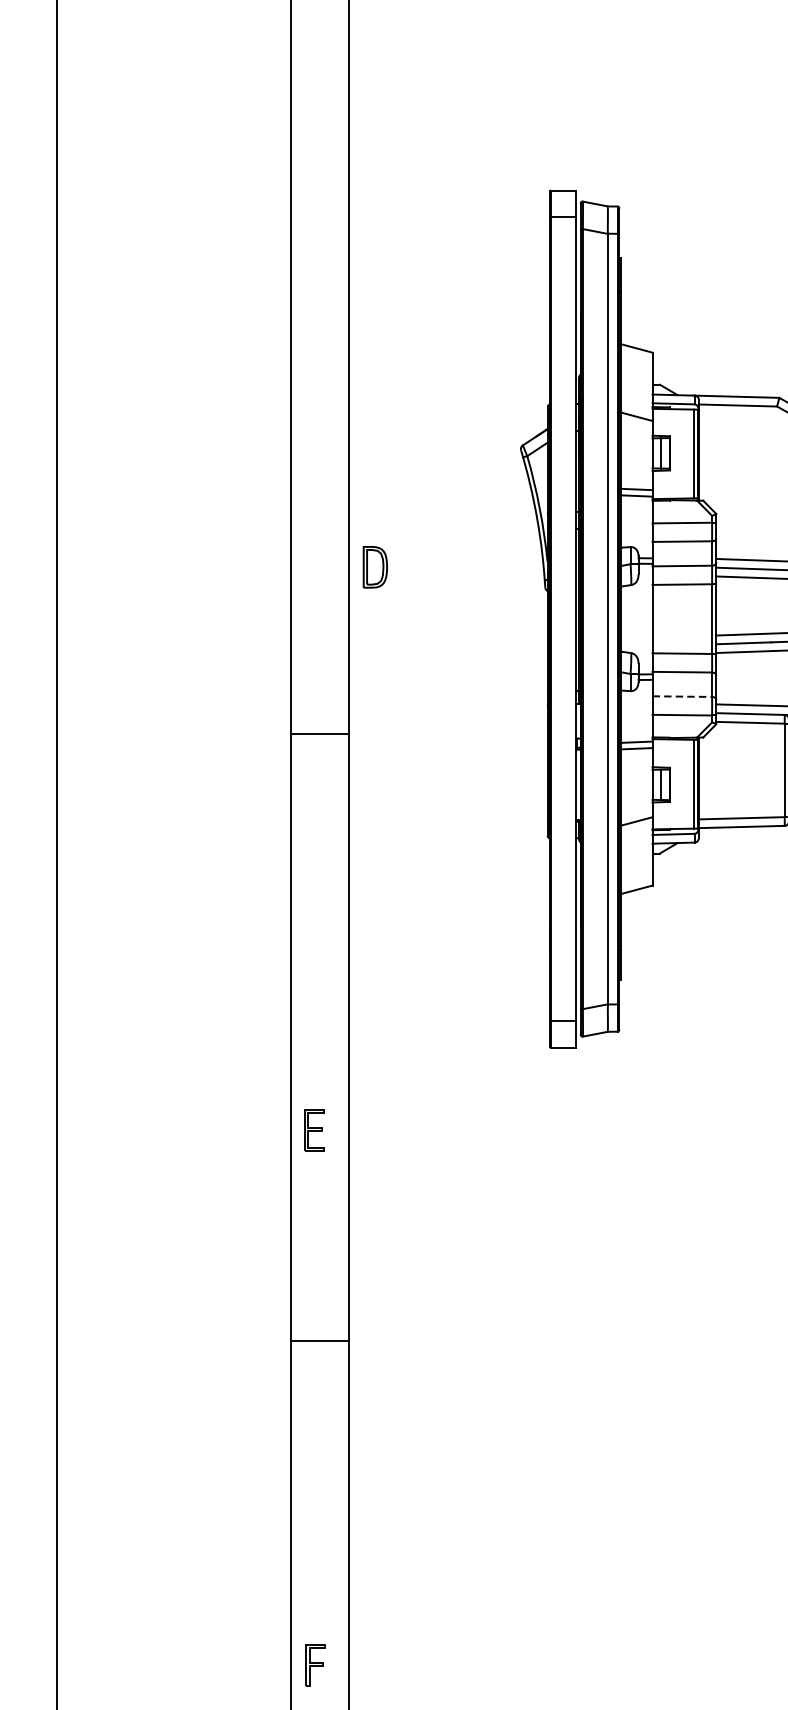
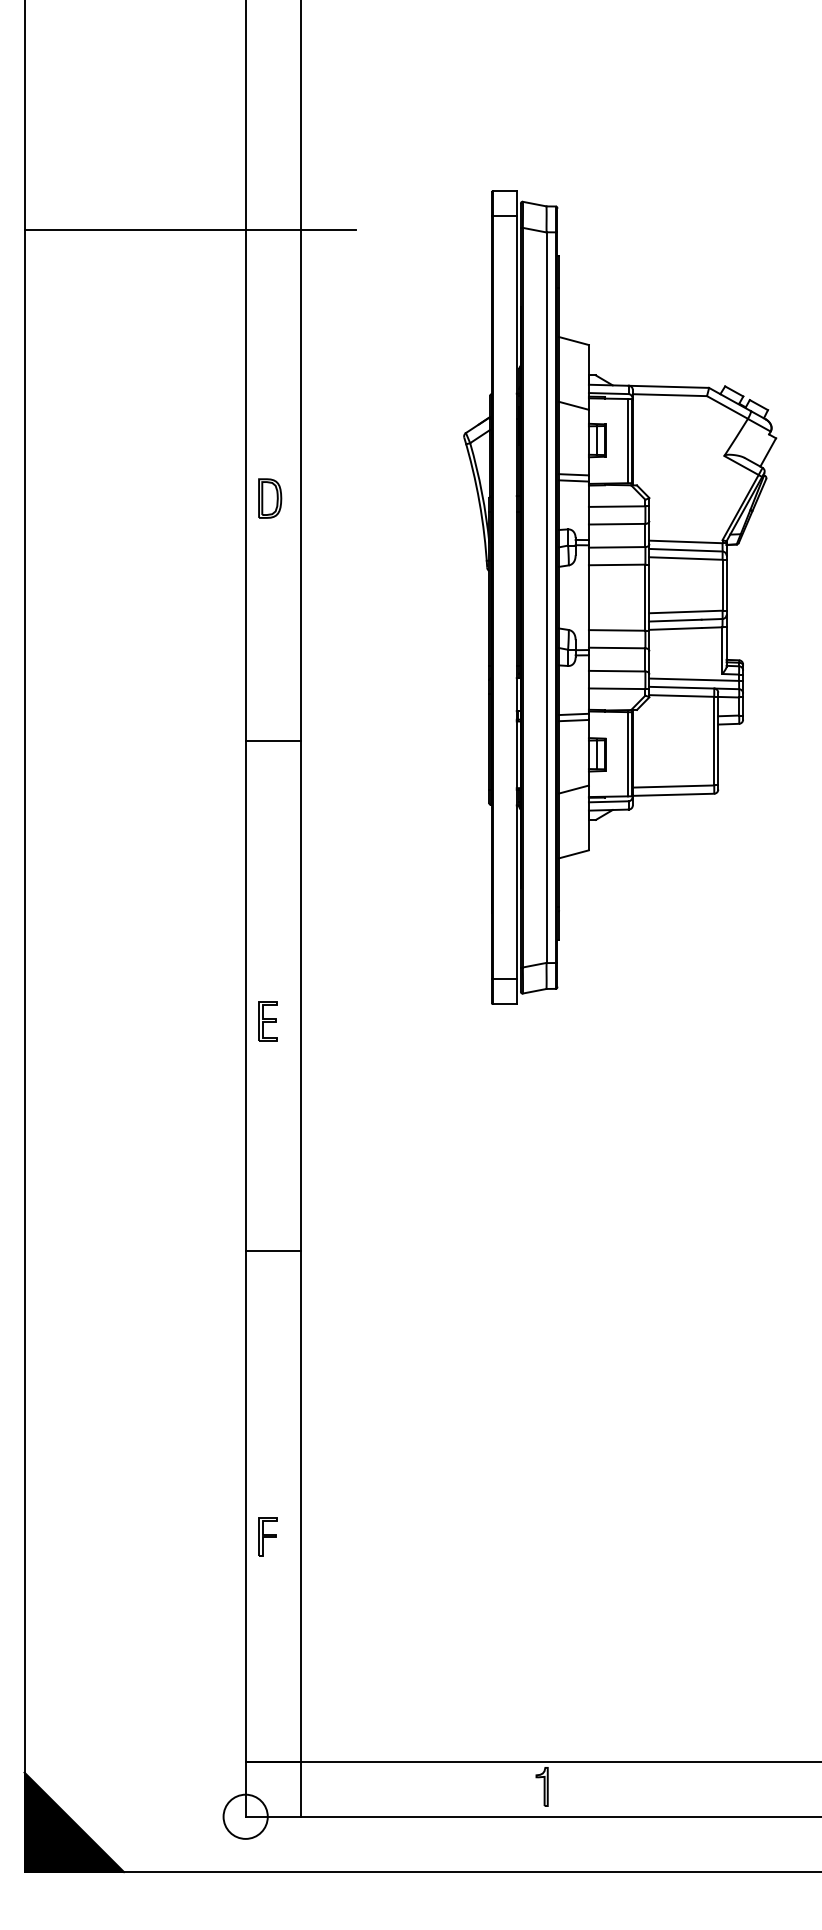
line: (232, 231) -> (190, 230), added
part: (375, 567) -> (270, 498), moved
line: (682, 696) -> (617, 671), dashed -> solid
line: (318, 733) -> (272, 740), moved
part: (313, 1130) -> (267, 1021), moved
line: (318, 1341) -> (272, 1251), moved
part: (314, 1665) -> (267, 1536), moved

